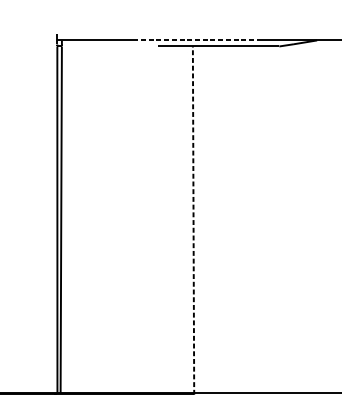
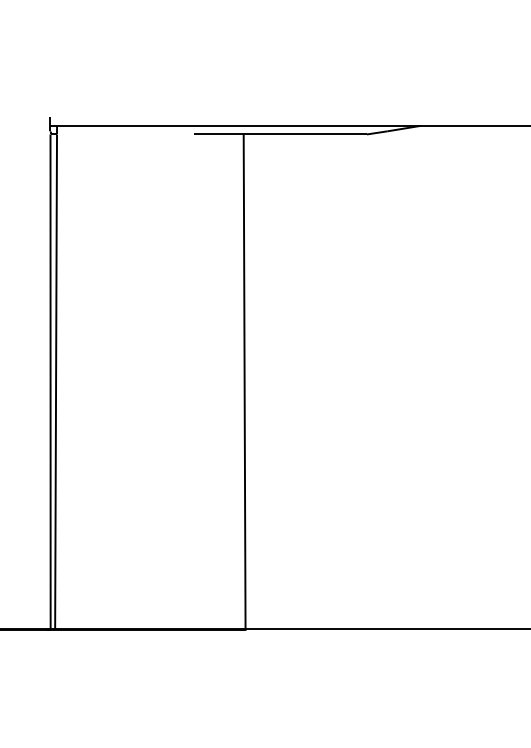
line: (195, 40) -> (247, 125), dashed -> solid
line: (193, 220) -> (244, 382), dashed -> solid

